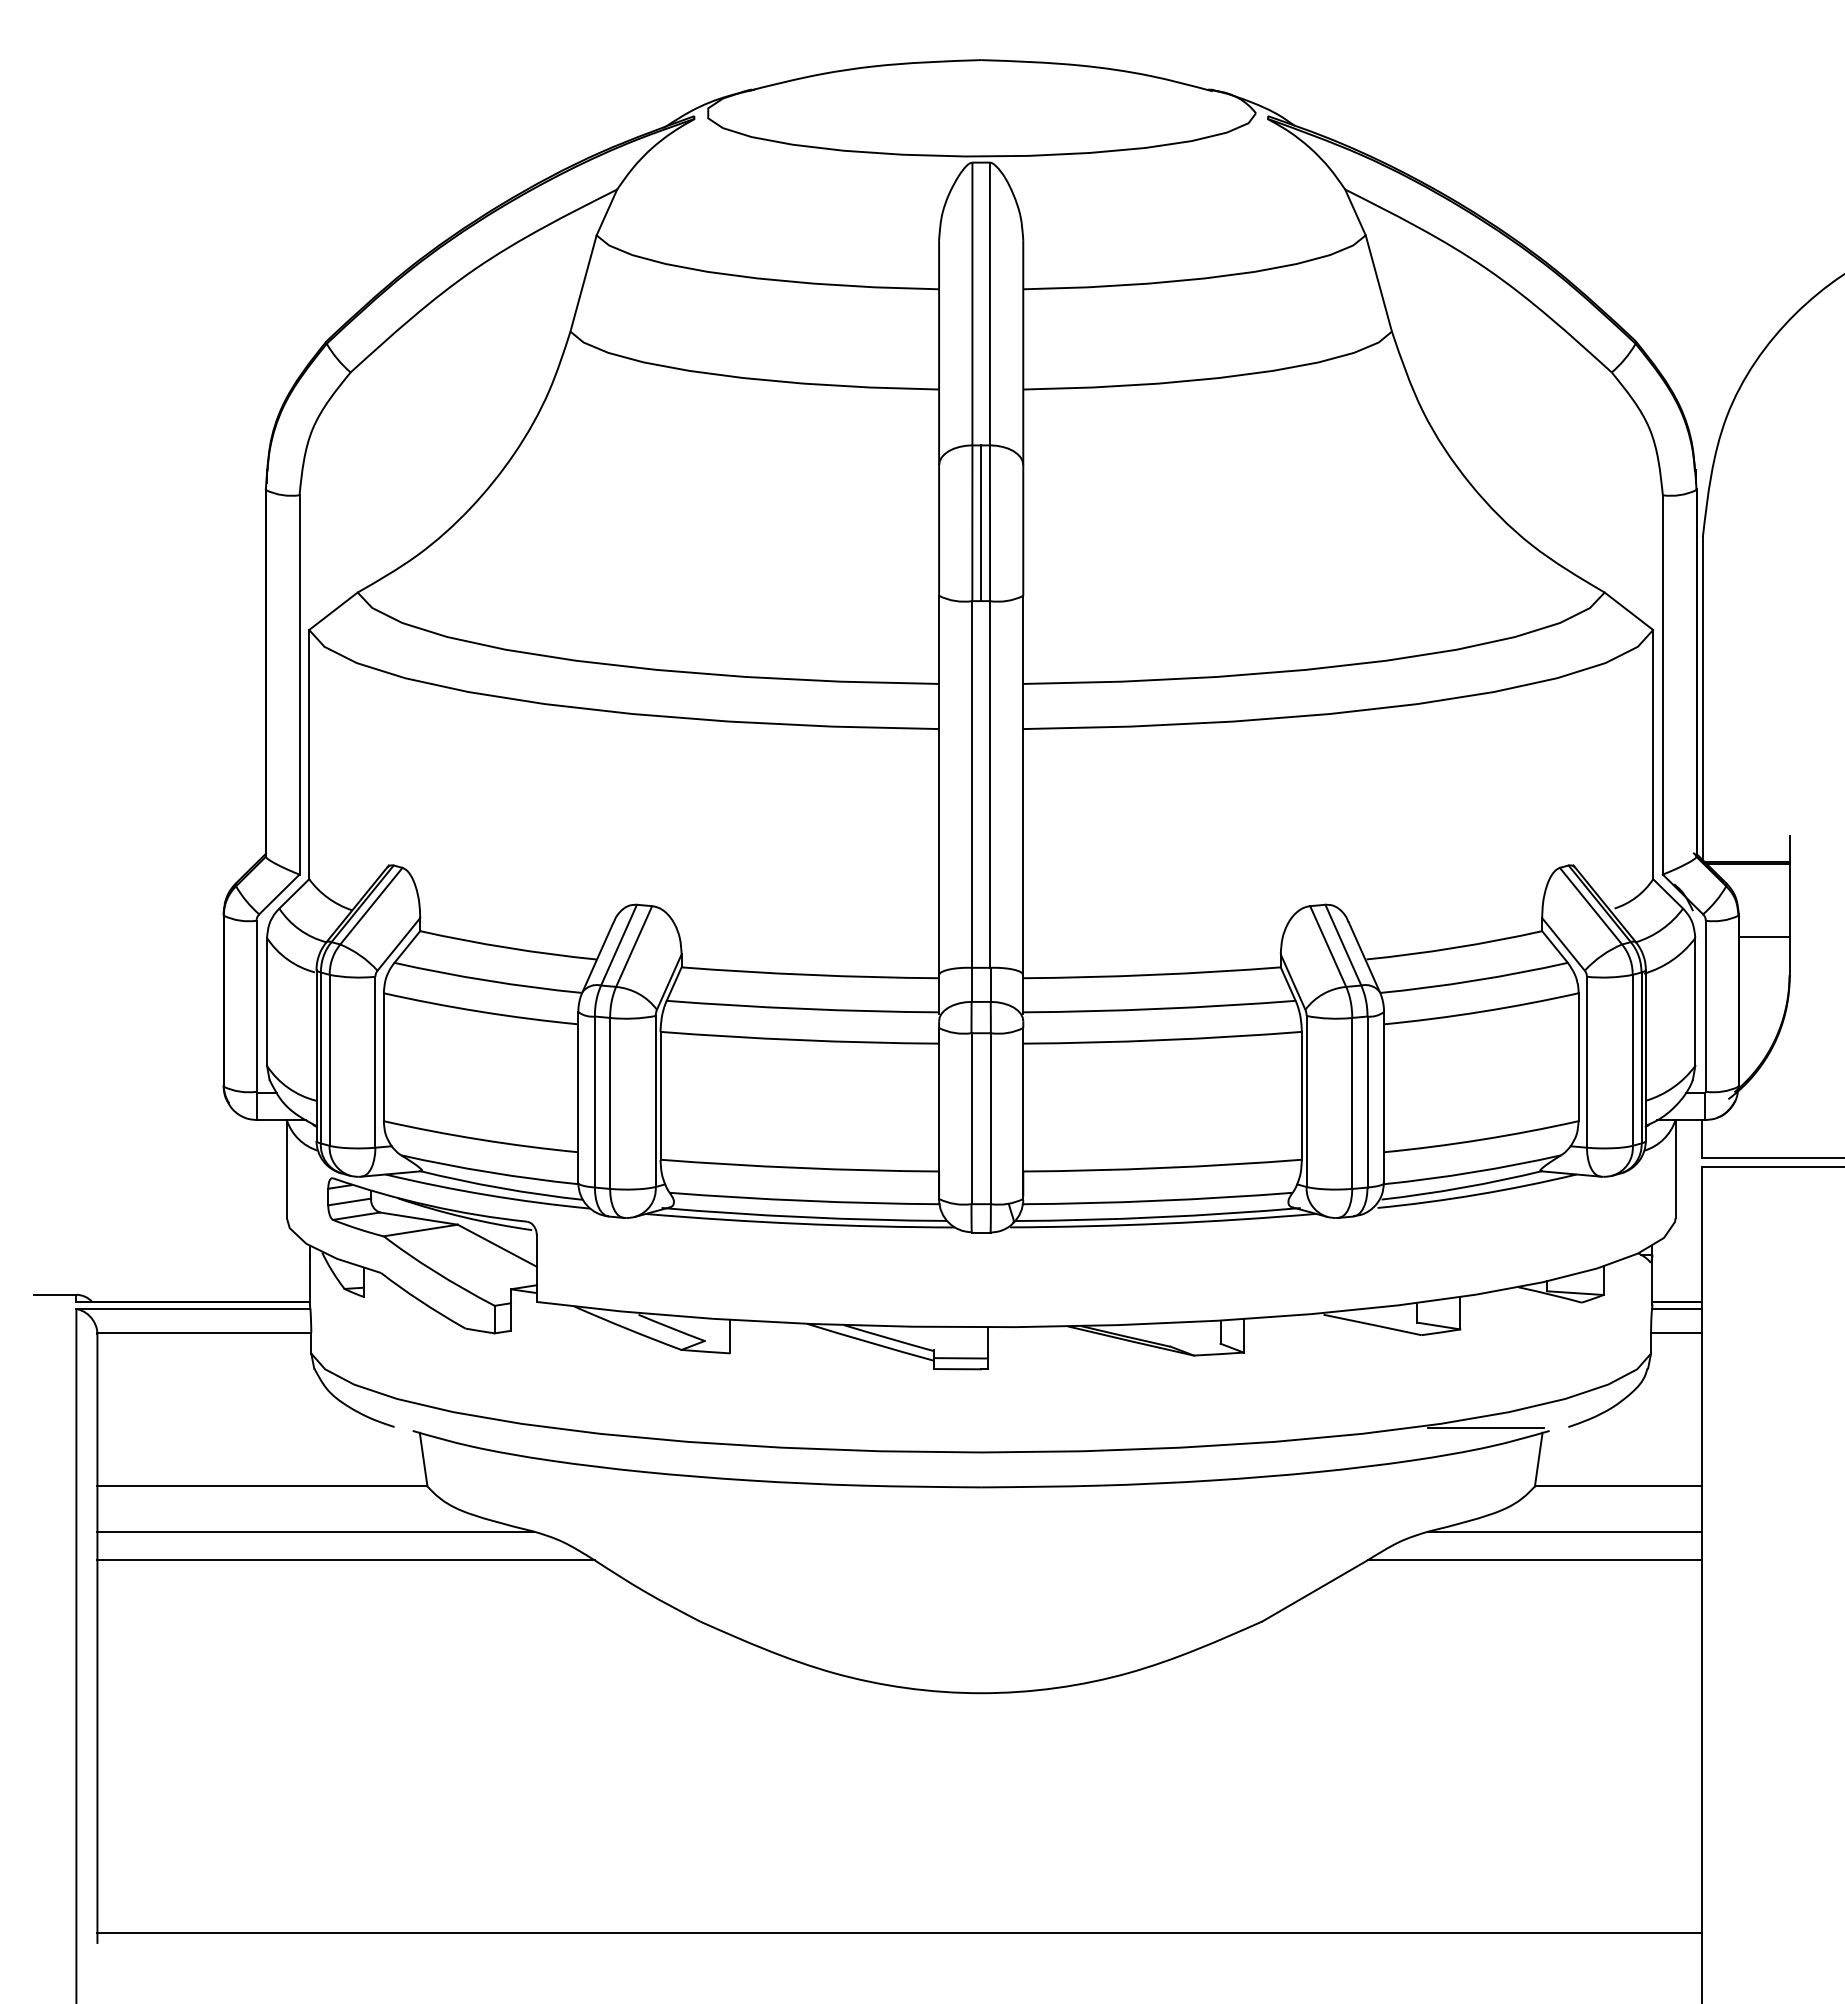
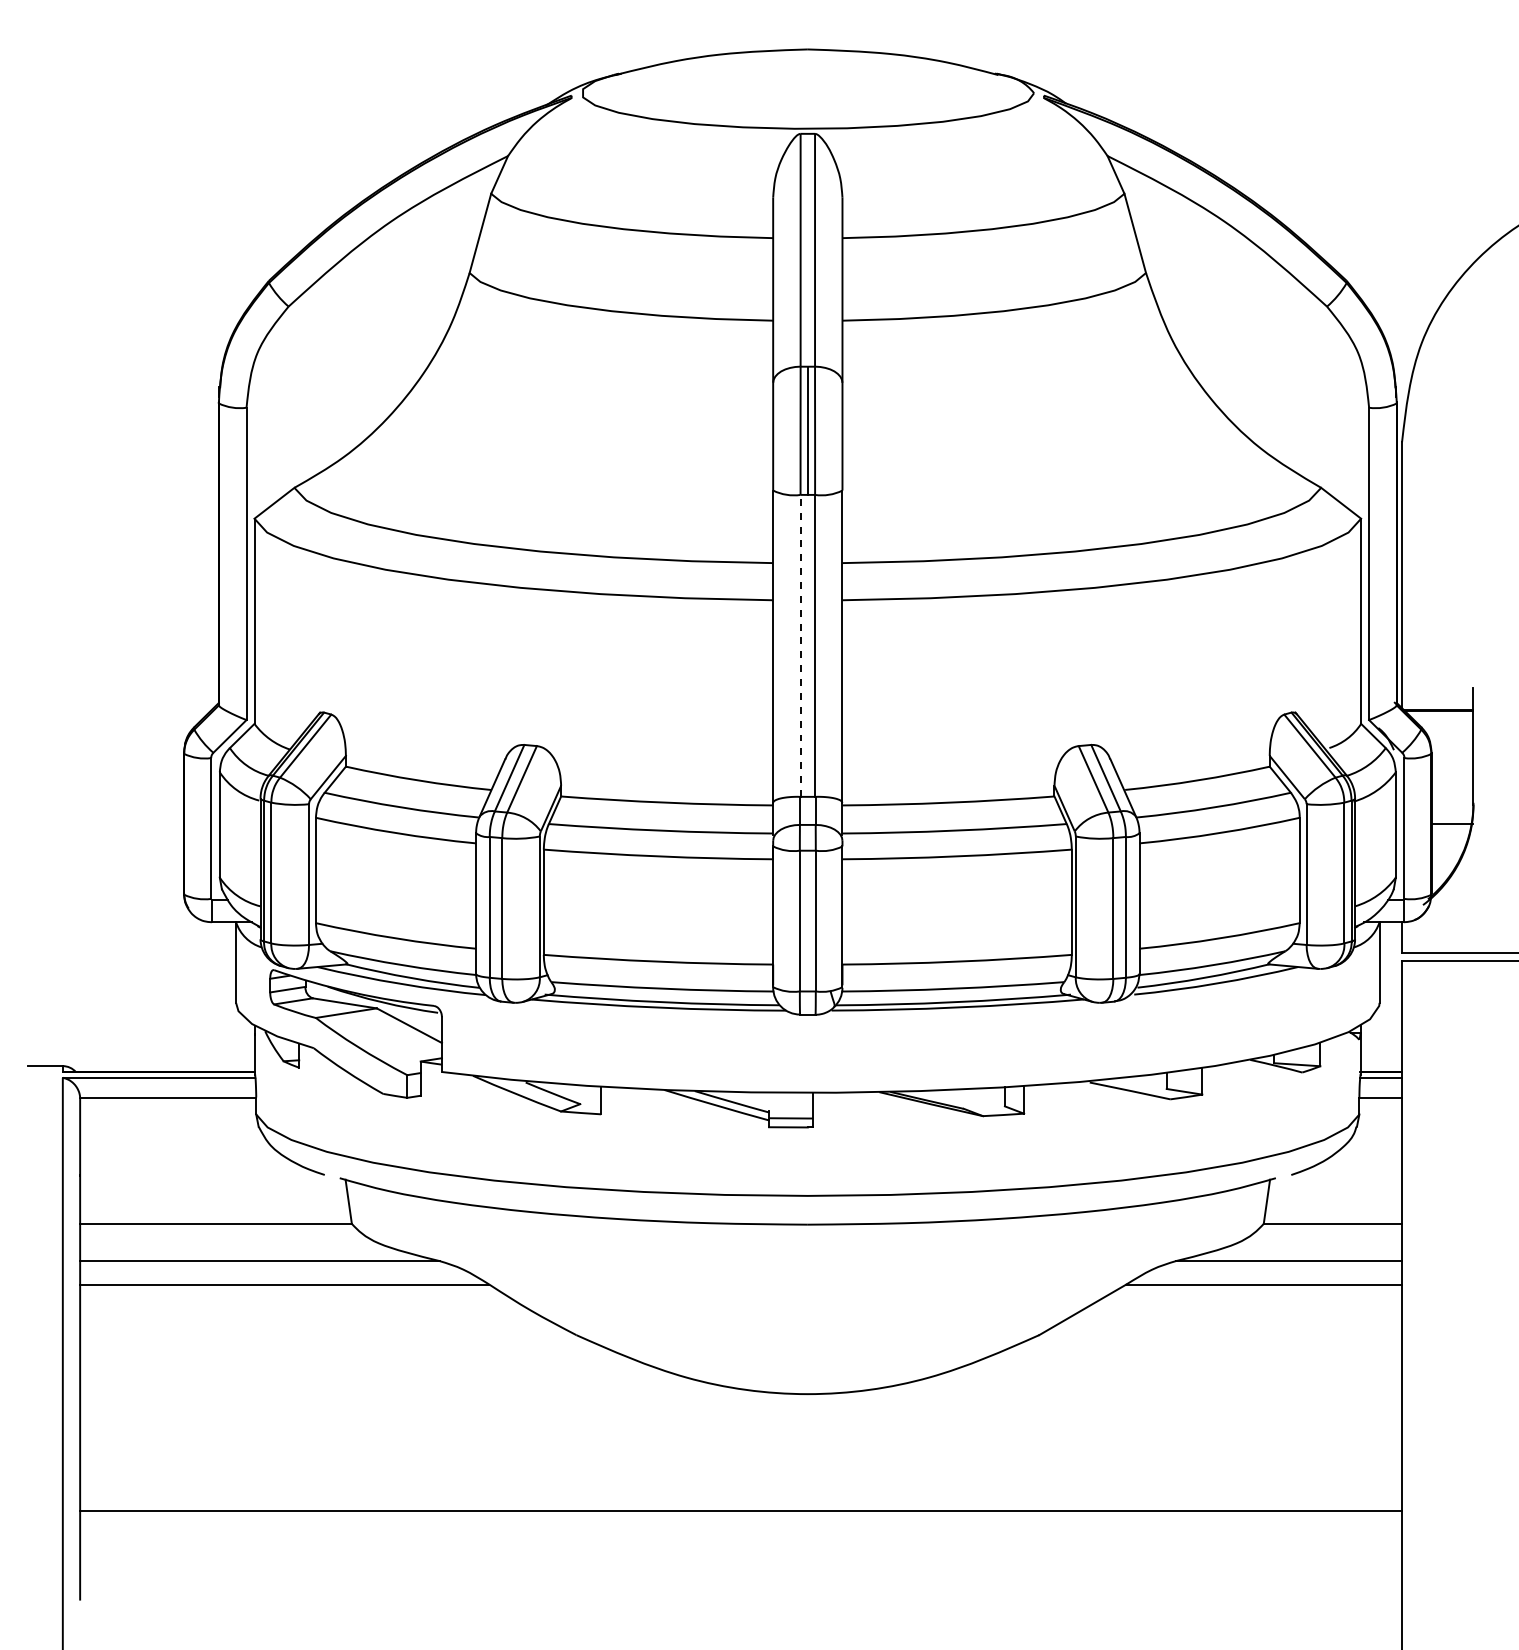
line: (972, 783) -> (800, 645), solid -> dashed
line: (1763, 937) -> (1451, 824), moved
line: (1486, 1428) -> (1223, 1176), removed
line: (899, 1933) -> (740, 1511), moved

